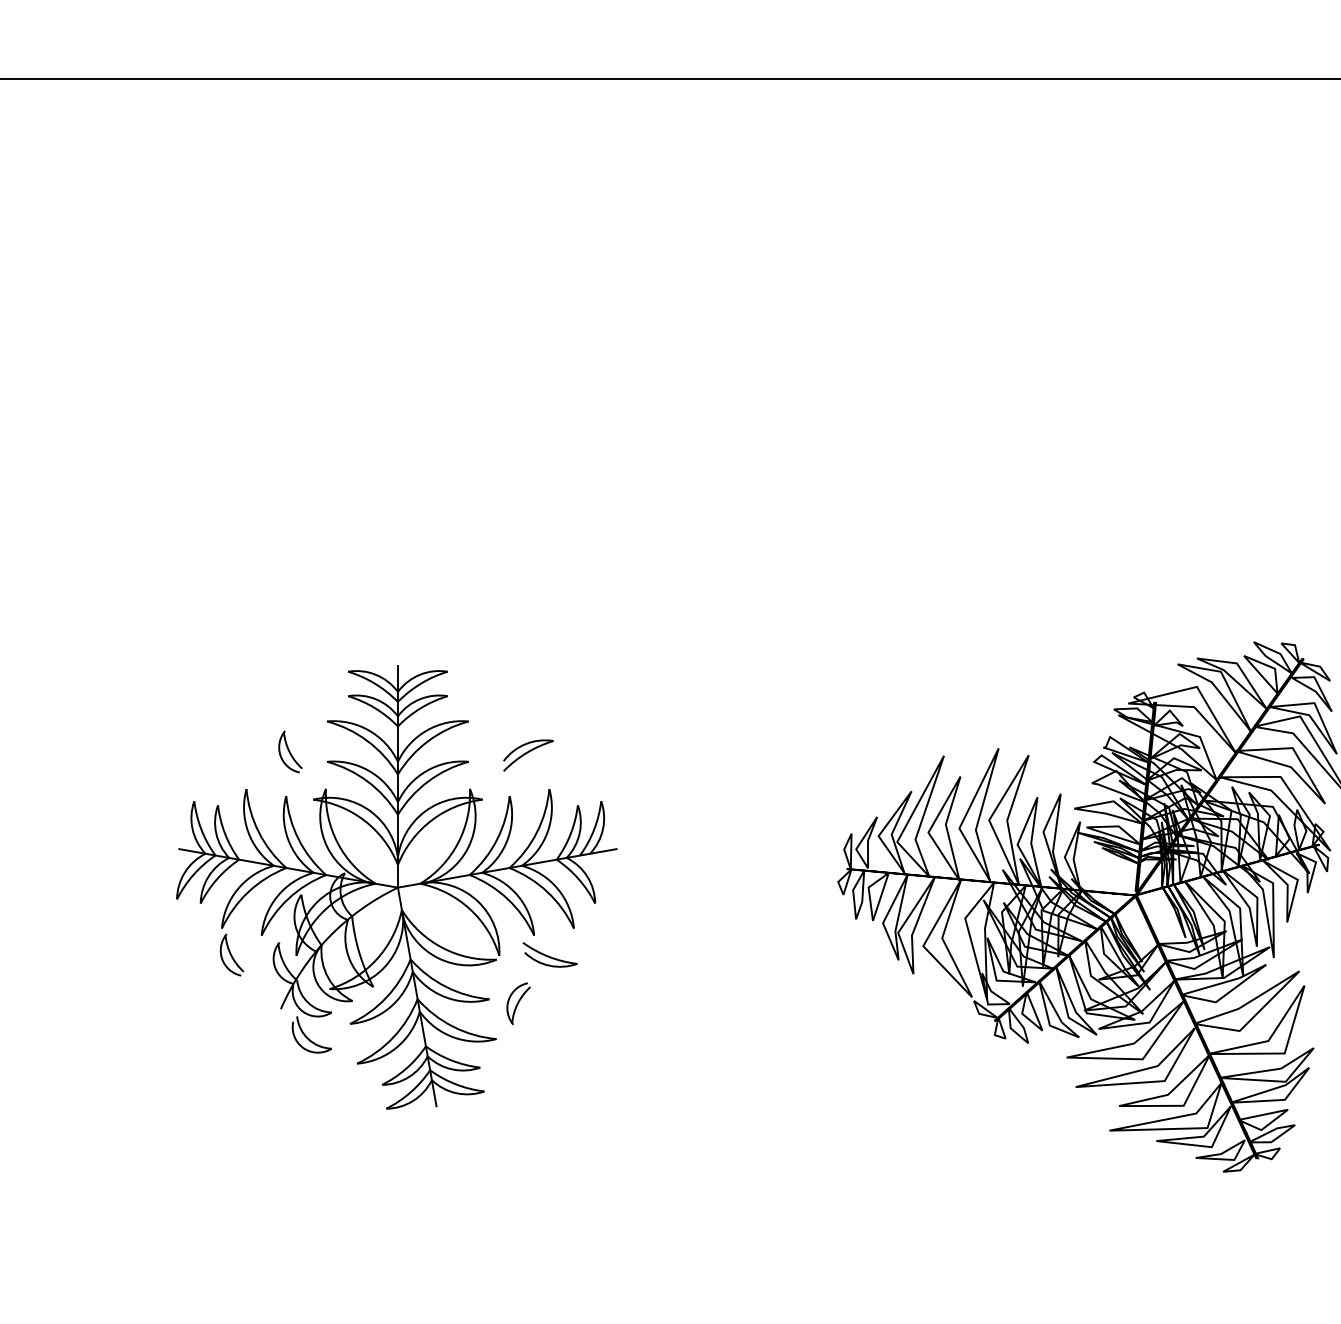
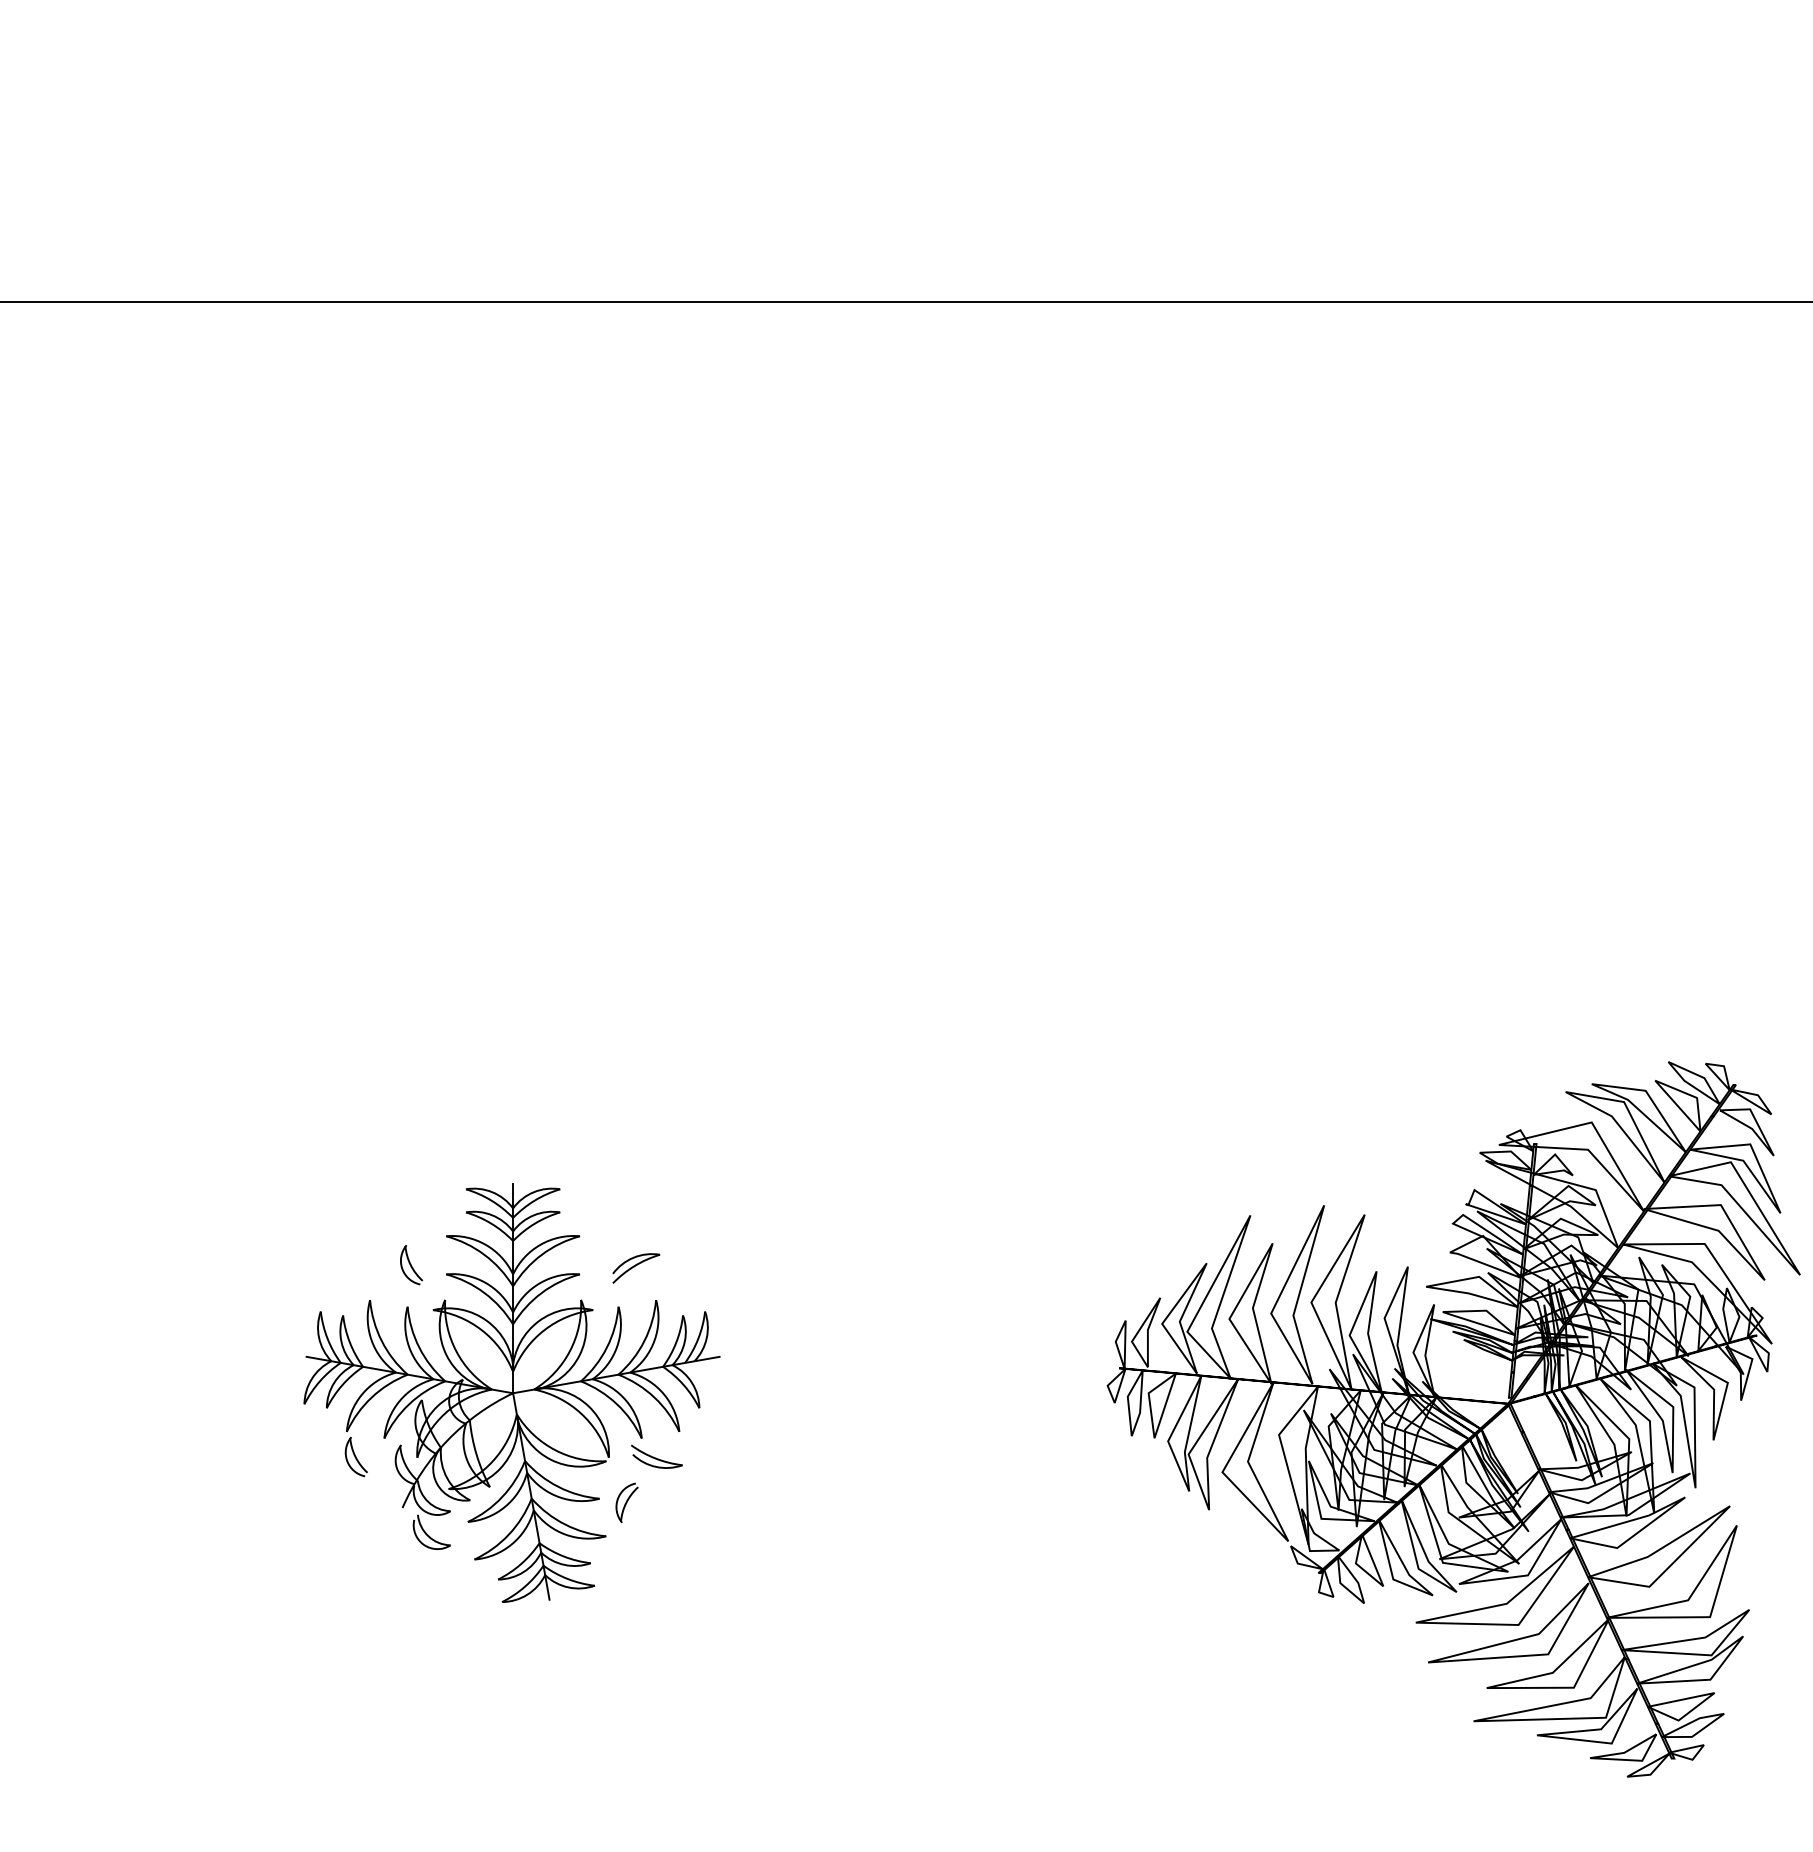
part: (396, 887) -> (511, 1392), size x0.7

